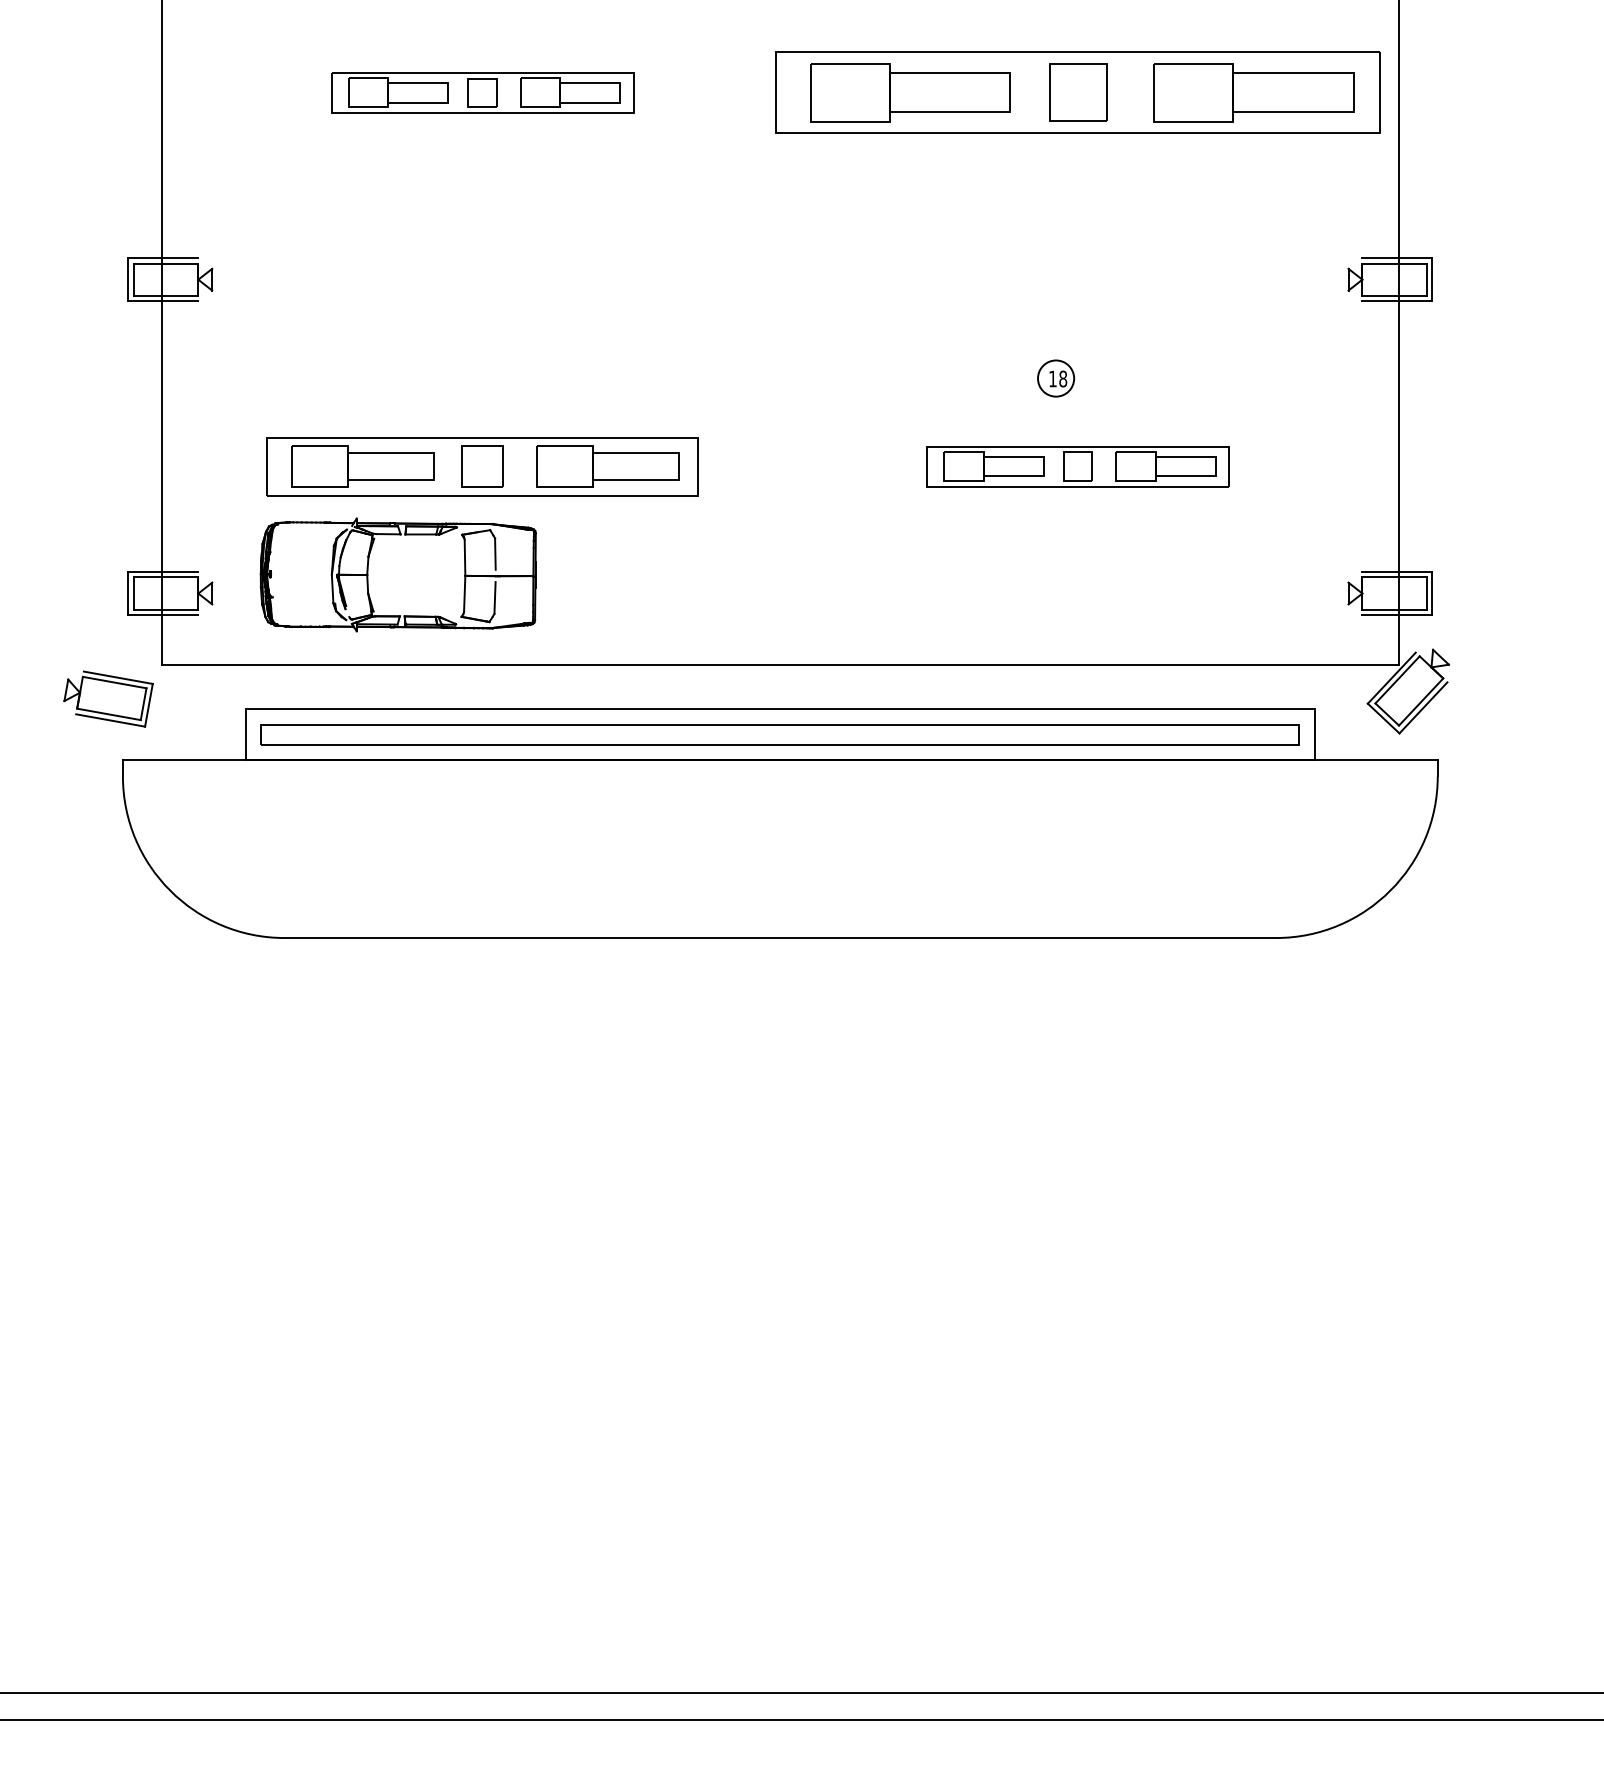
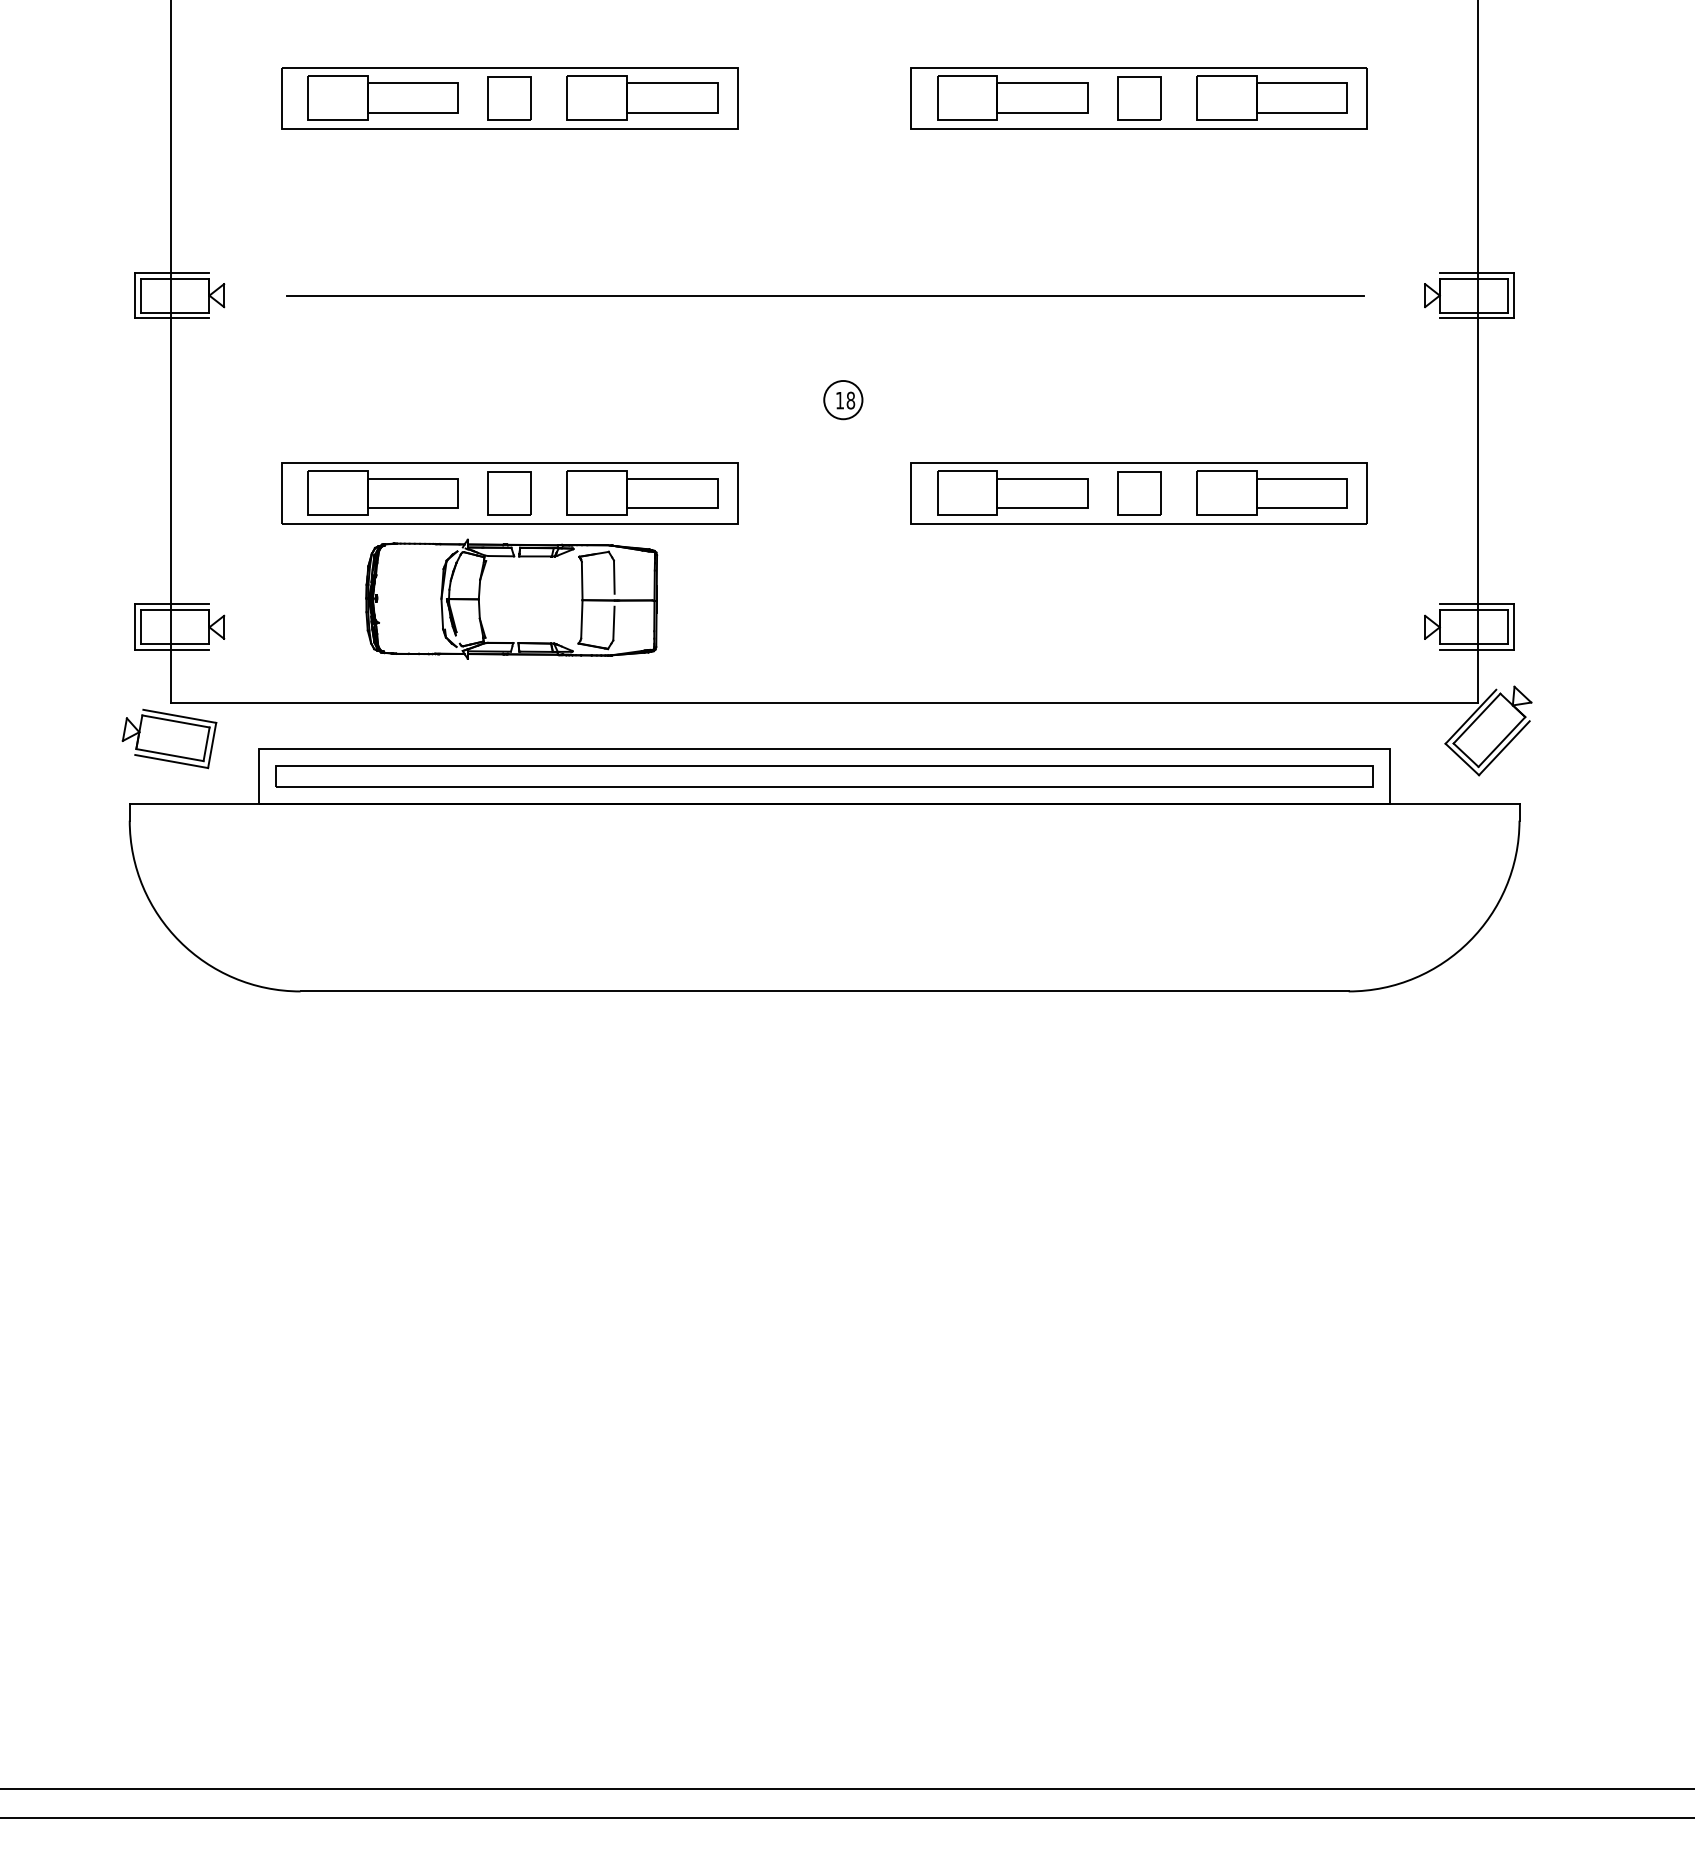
part: (482, 92) -> (509, 97), size x1.43
part: (1077, 92) -> (1138, 97), size x0.71
line: (780, 279) -> (824, 295), added
part: (1055, 378) -> (842, 400), moved
part: (1077, 466) -> (1138, 493), size x1.43
part: (397, 574) -> (510, 598), moved
part: (108, 698) -> (169, 738), moved

